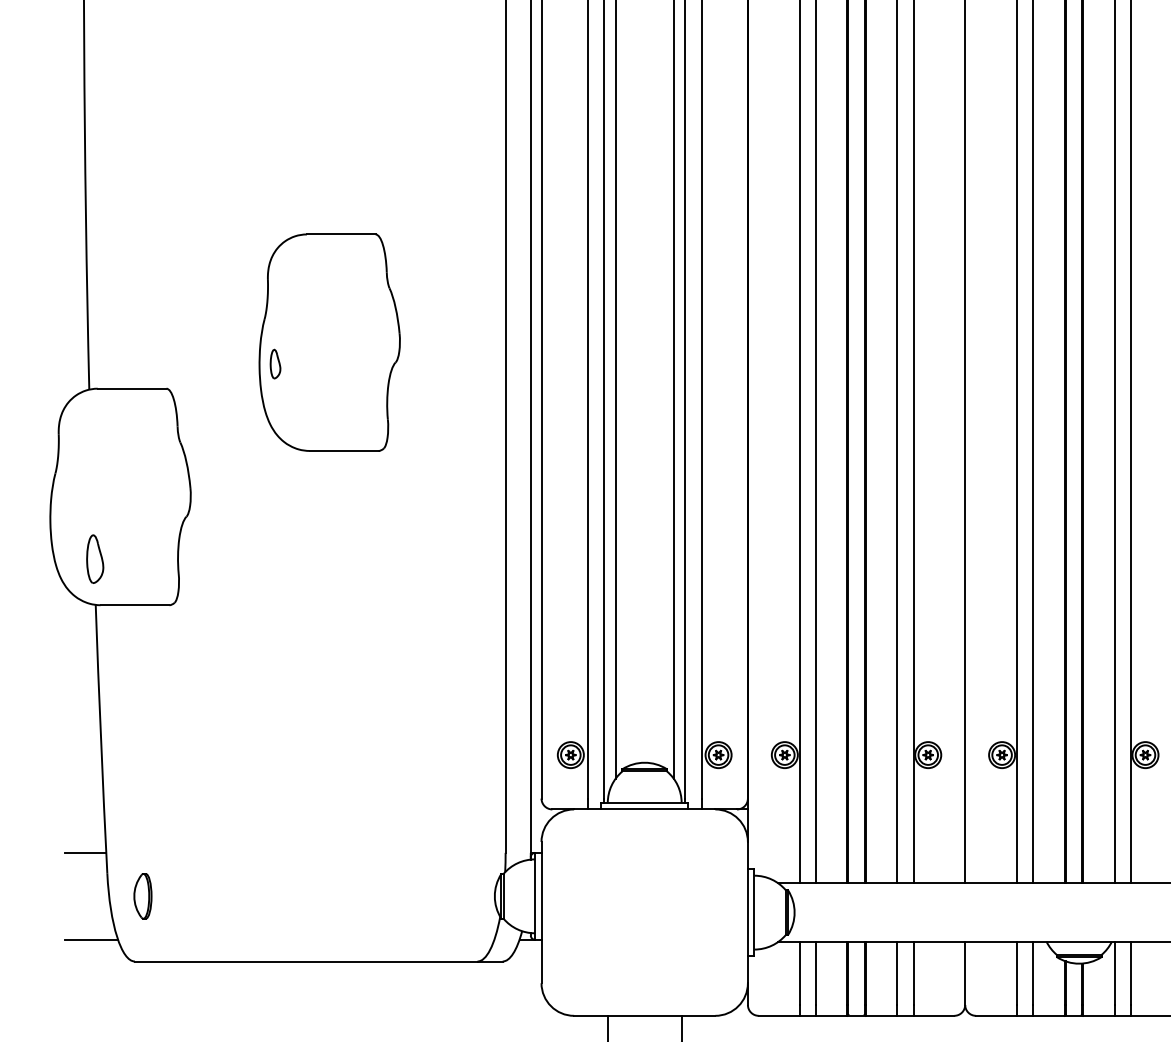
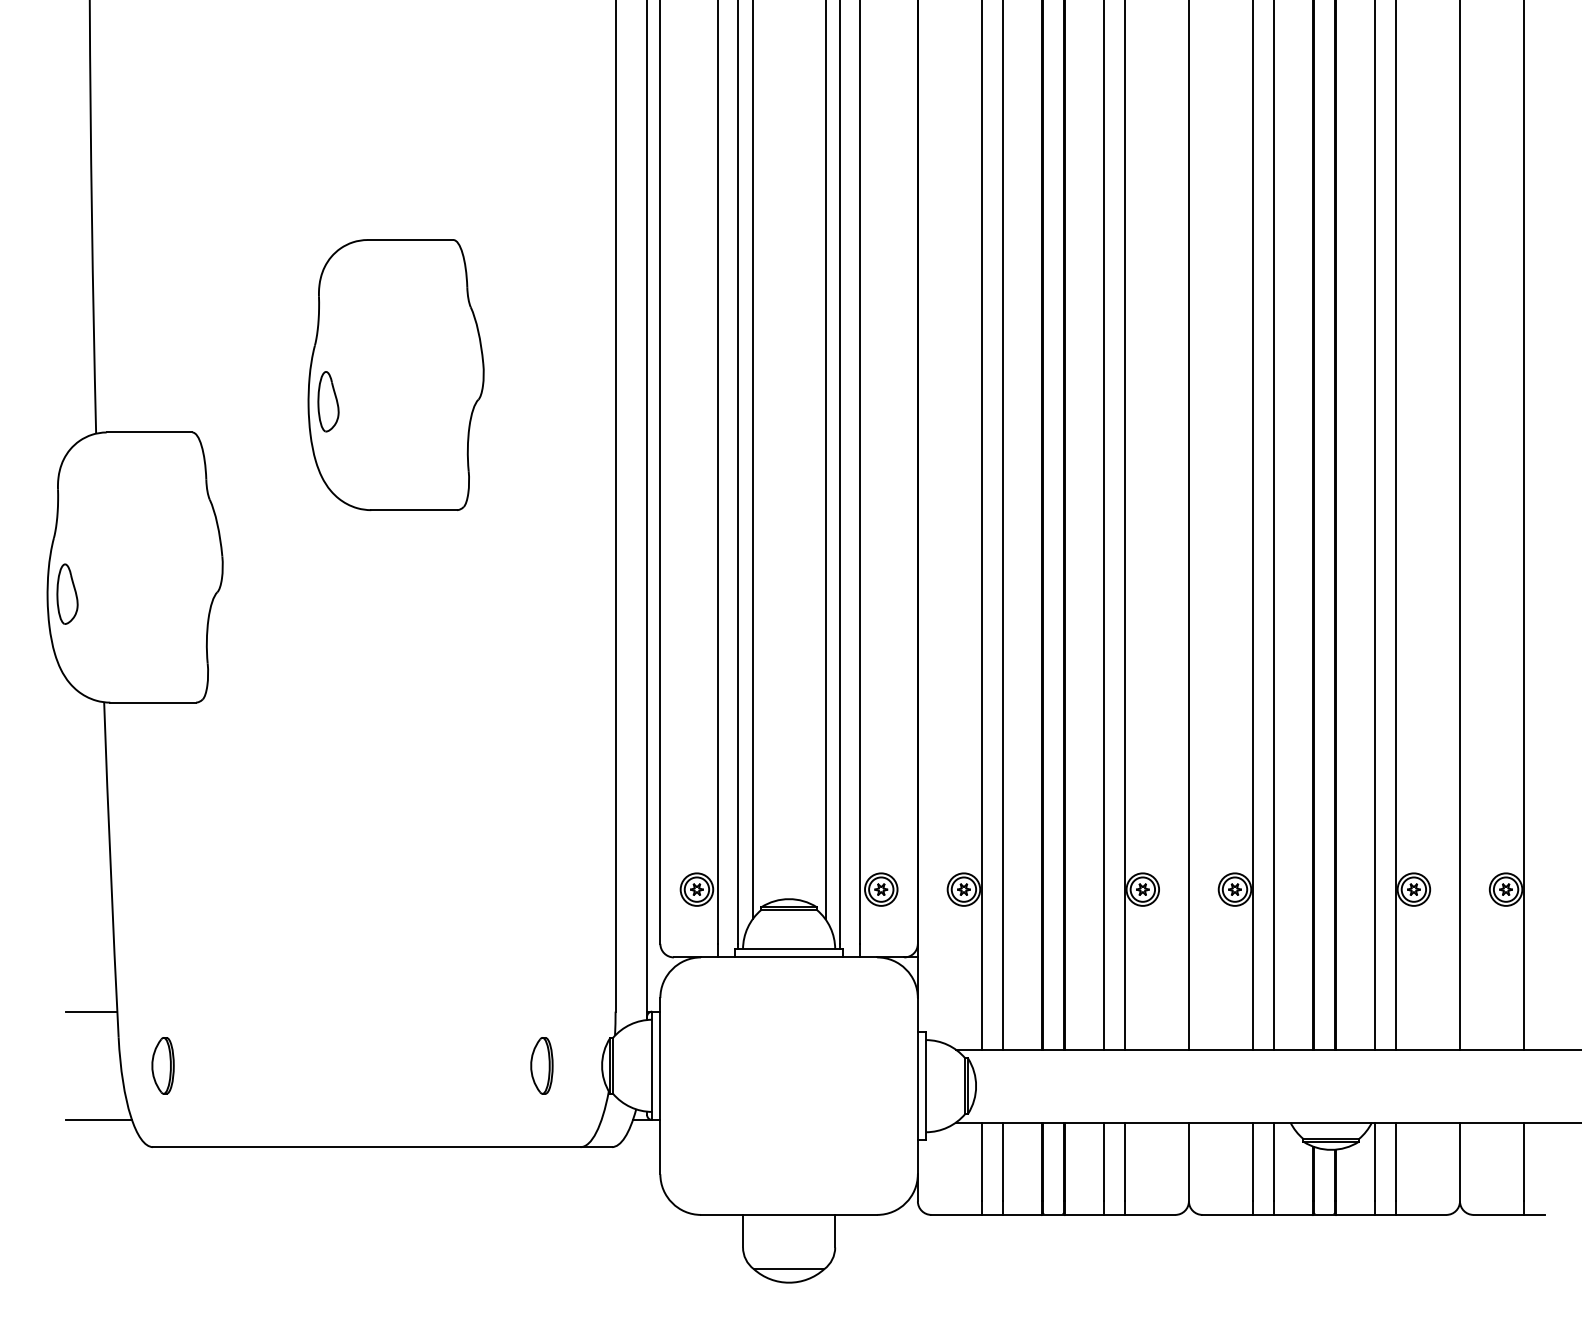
part: (275, 363) -> (328, 401), size x1.67
part: (95, 558) -> (67, 593), moved
part: (446, 896) -> (541, 1065), added

